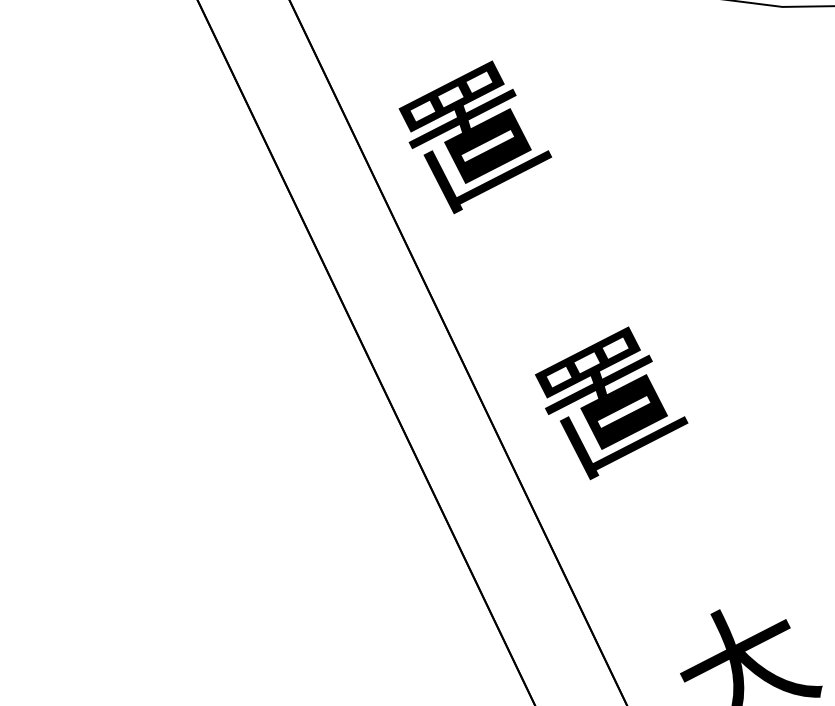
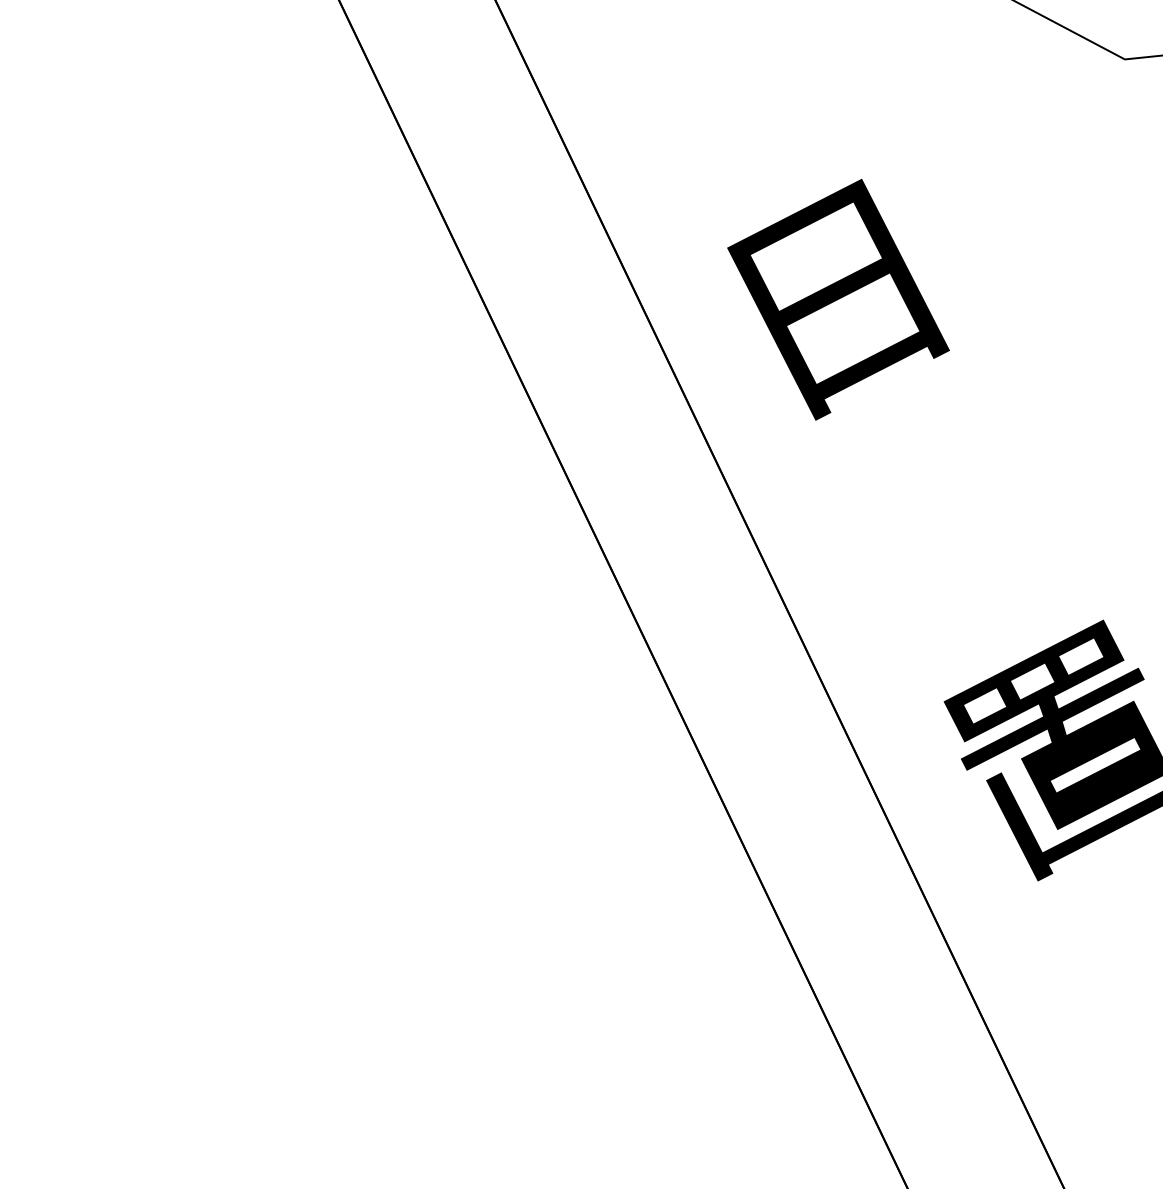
text: (475, 137) -> (842, 298), 置 -> 日

